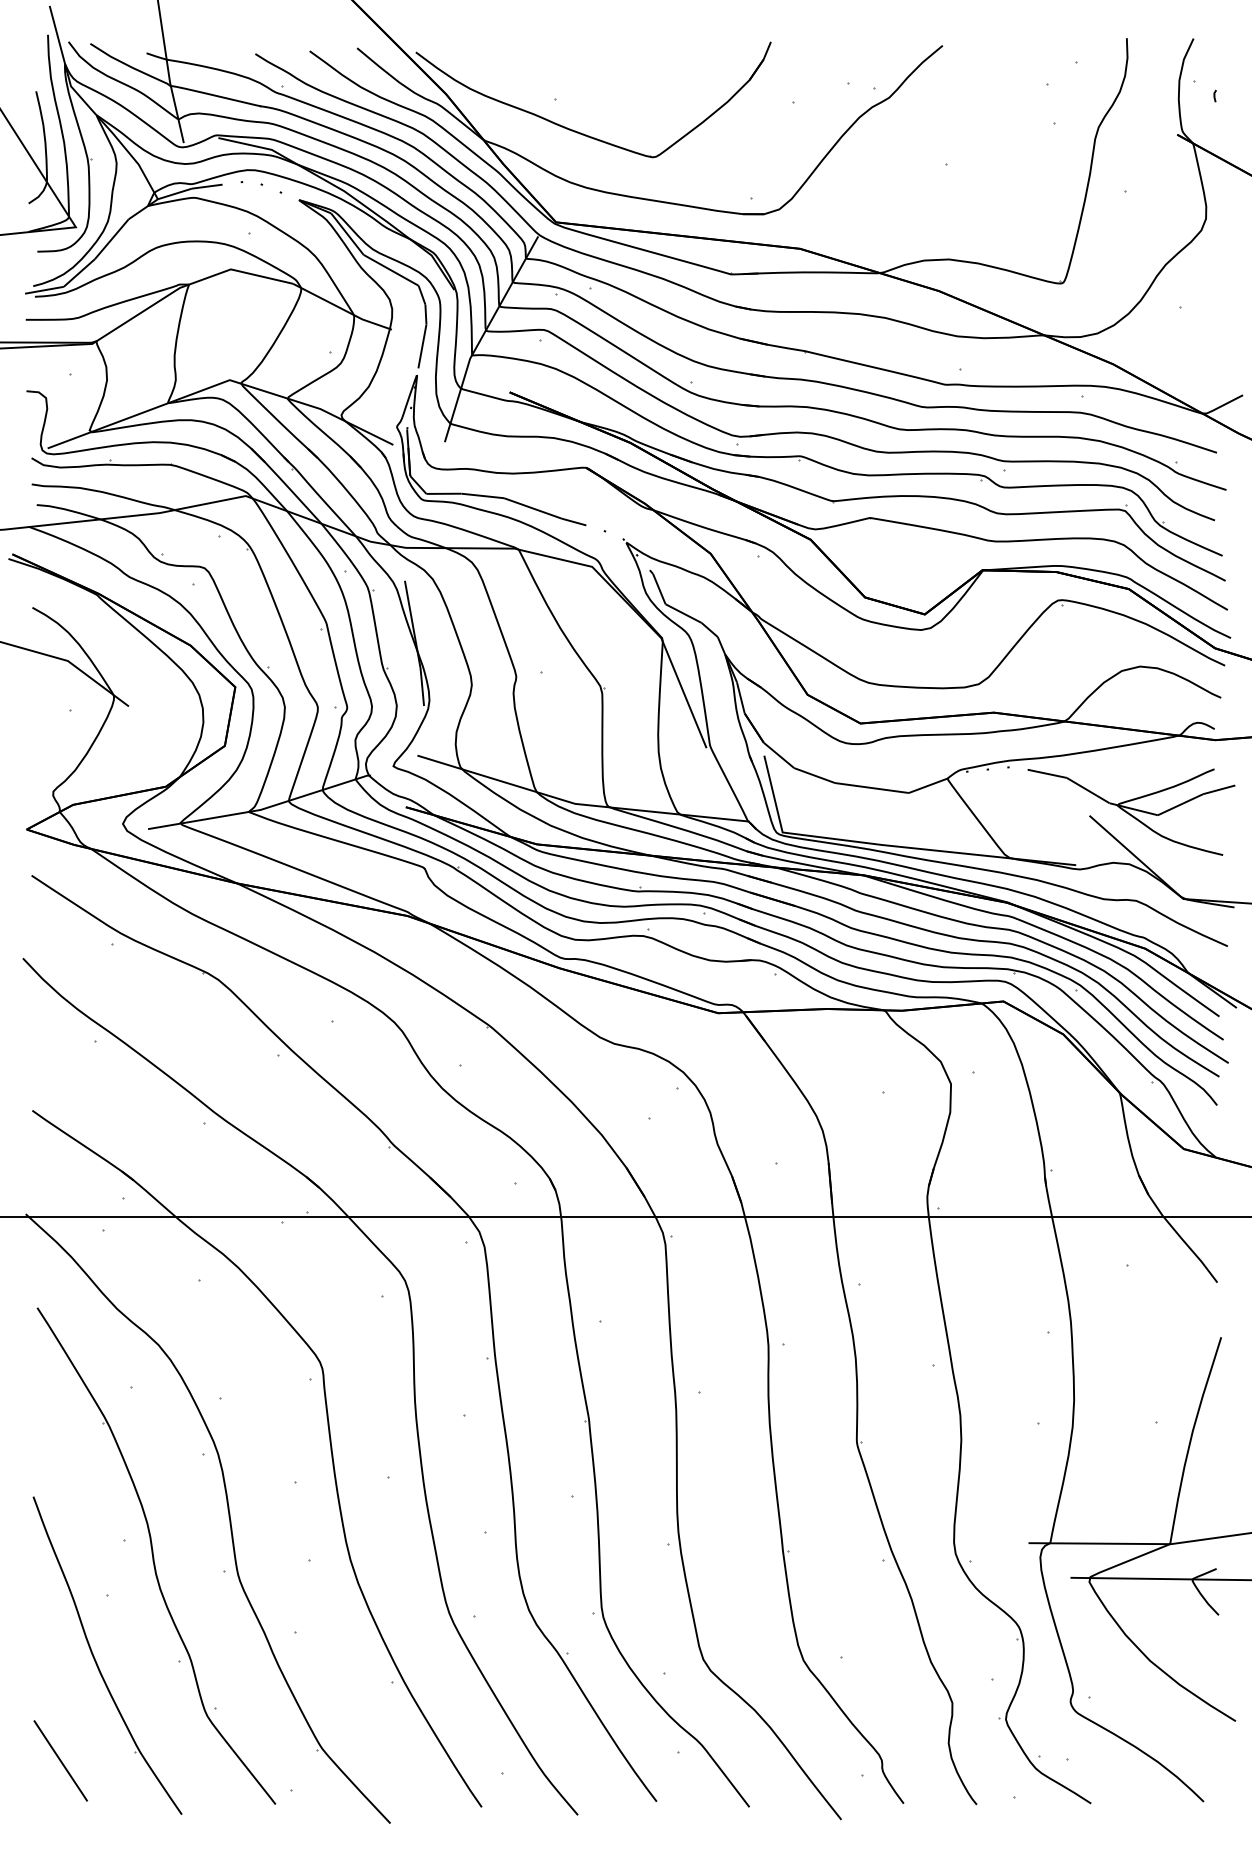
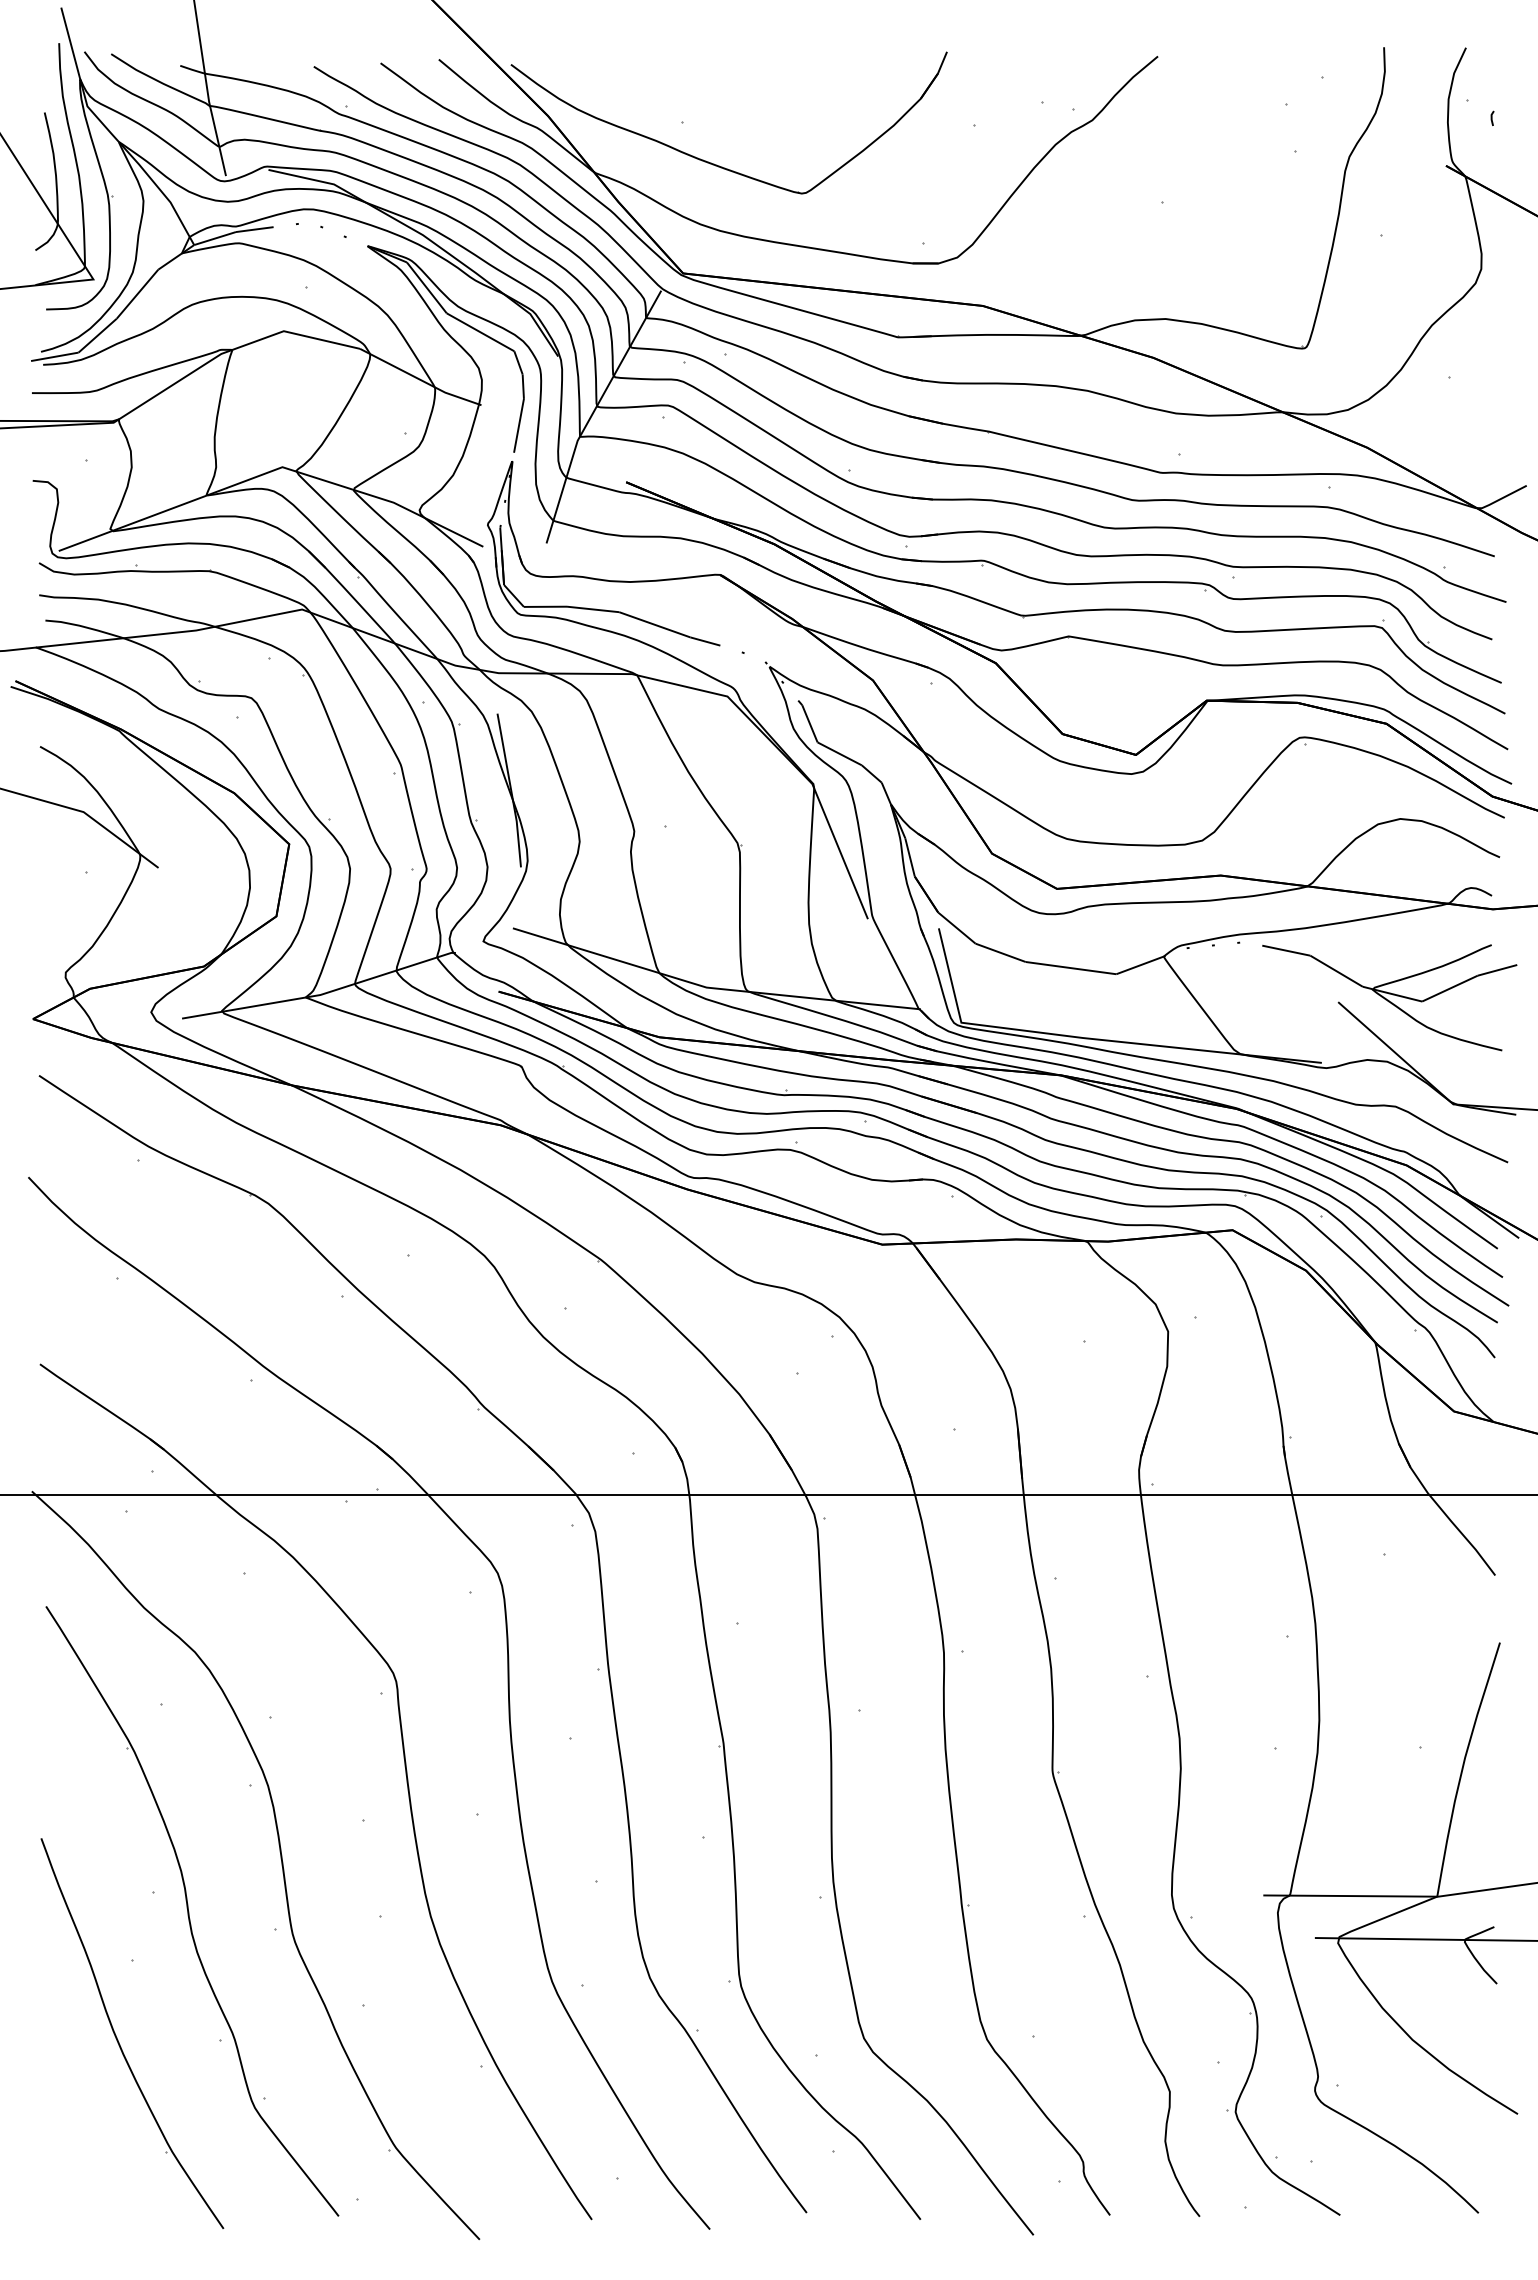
line: (60, 1760) -> (74, 2162), removed

